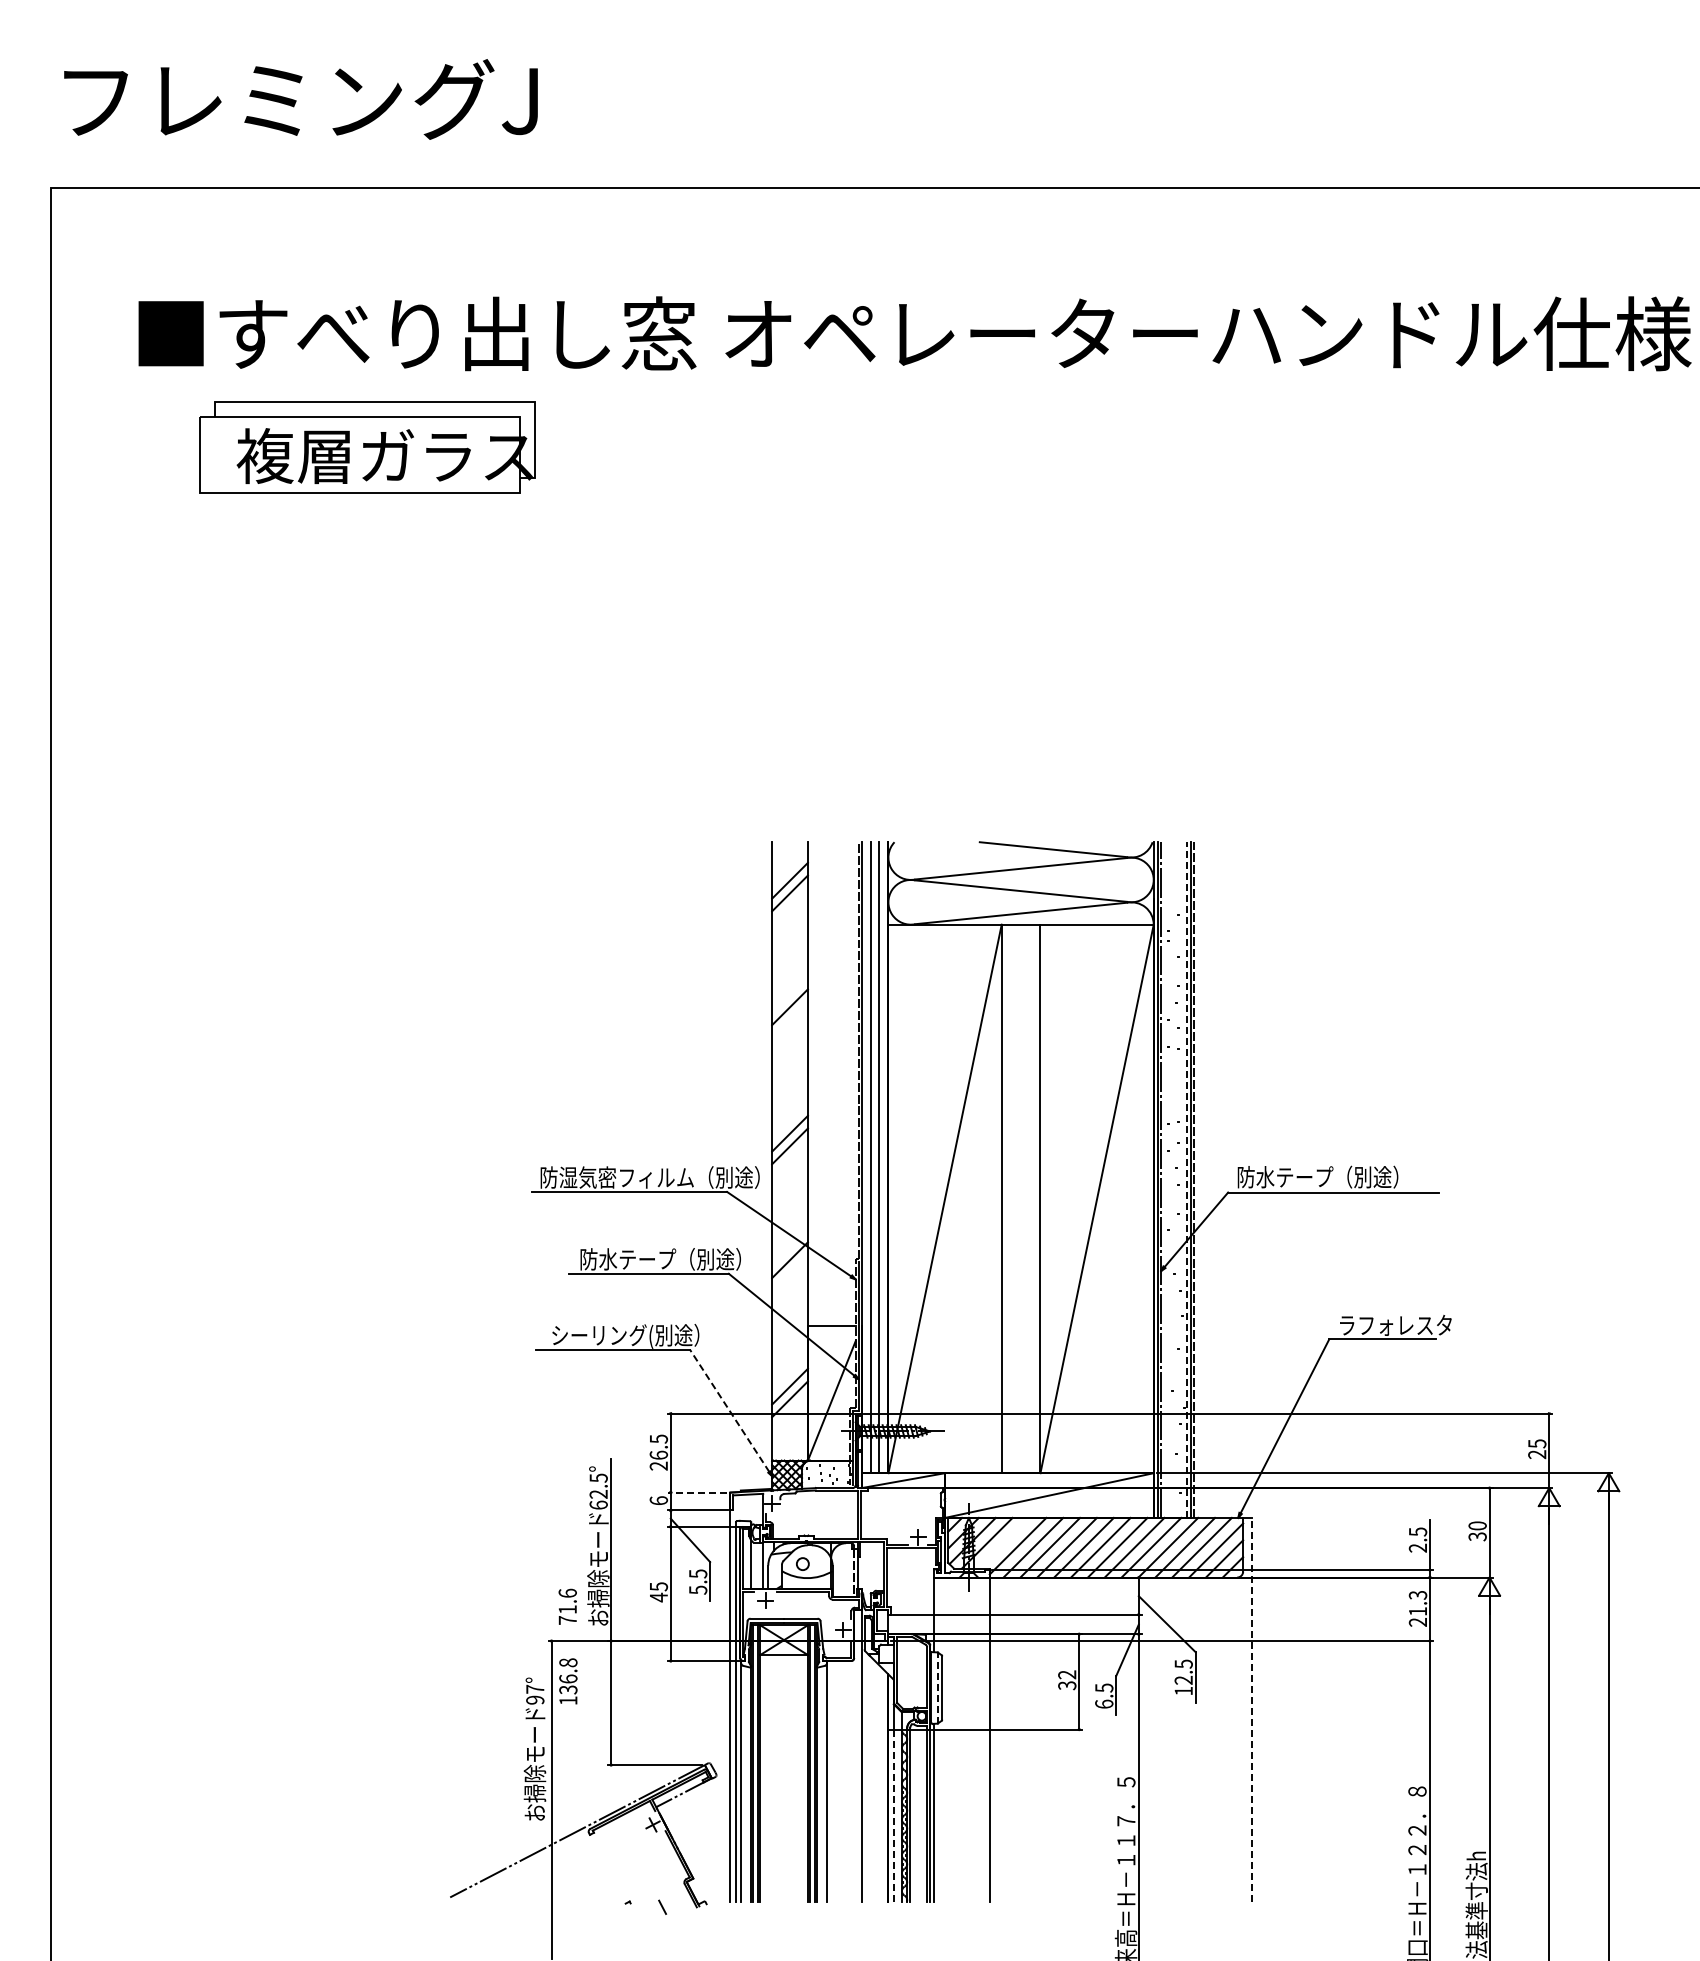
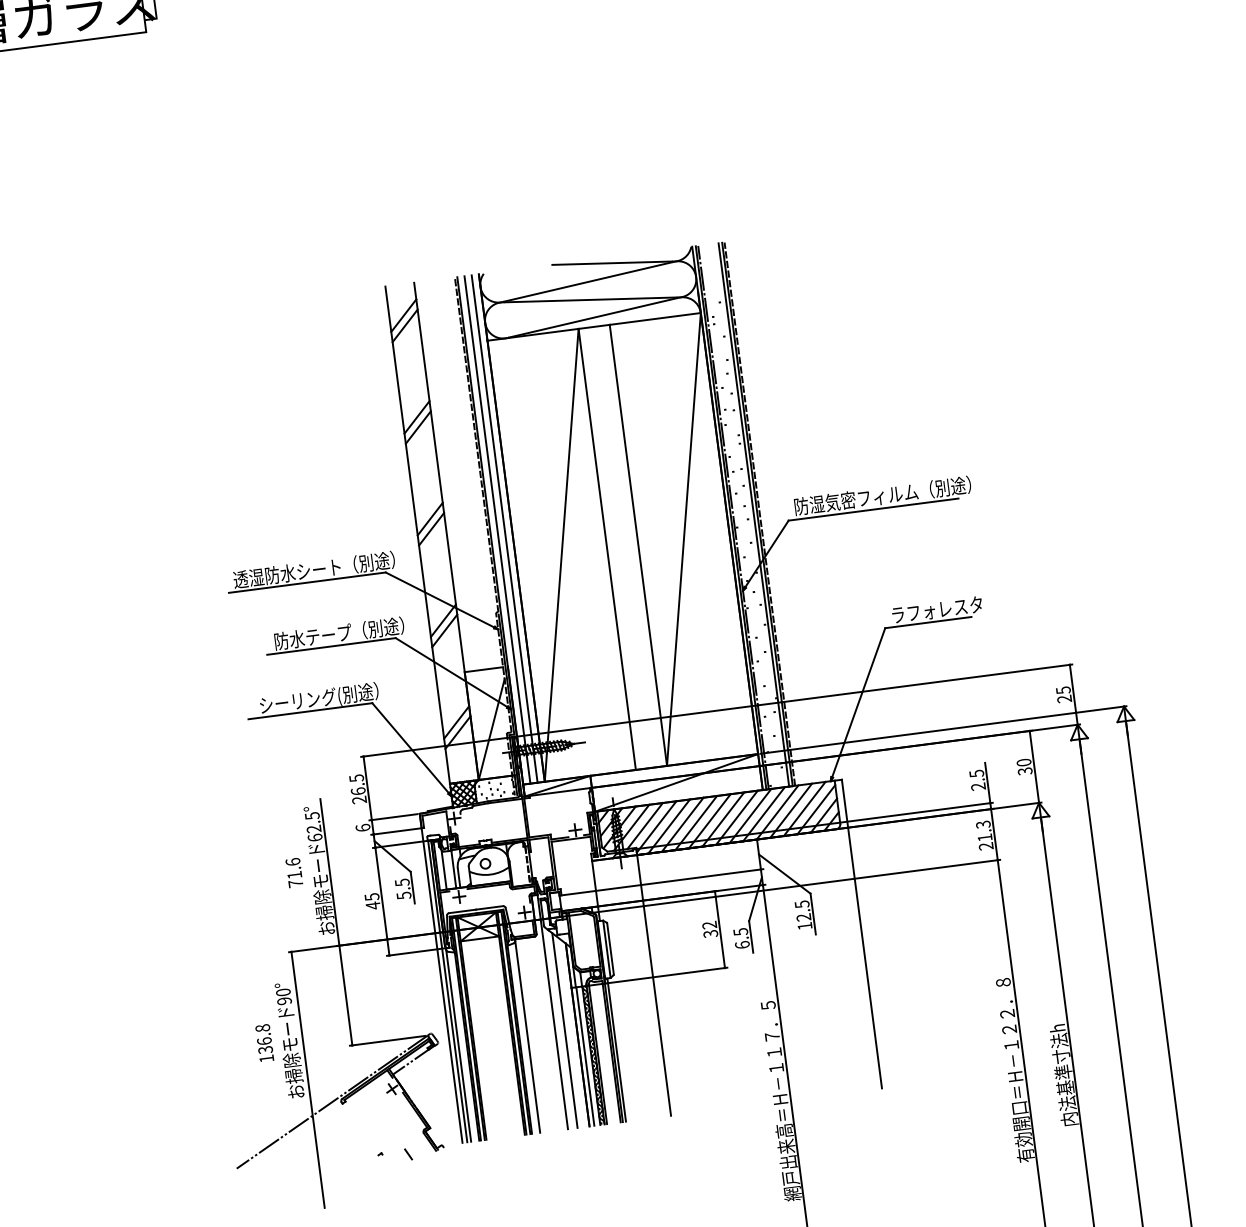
line: (789, 1019) -> (417, 427), added
text: (1356, 1176) -> (890, 494), 防水テープ（別途） -> 防湿気密フィルム（別途）
text: (649, 1177) -> (321, 568), 防湿気密フィルム（別途） -> 透湿防水シート（別途）
line: (1186, 1180) -> (753, 515), dashed -> solid
line: (789, 1272) -> (444, 630), added
line: (729, 1410) -> (410, 747), dashed -> solid
line: (697, 1492) -> (393, 817), dashed -> solid
line: (1003, 1542) -> (644, 825), added
text: (567, 1606) -> (294, 872), moved
text: (568, 1681) -> (264, 1043), moved
text: (535, 1688) -> (283, 991), 97° -> 90°
line: (937, 1688) -> (606, 949), dashed -> solid
line: (1252, 1709) -> (862, 933), dashed -> solid
line: (873, 1780) -> (564, 1030), added
line: (894, 1816) -> (585, 1057), dashed -> solid

